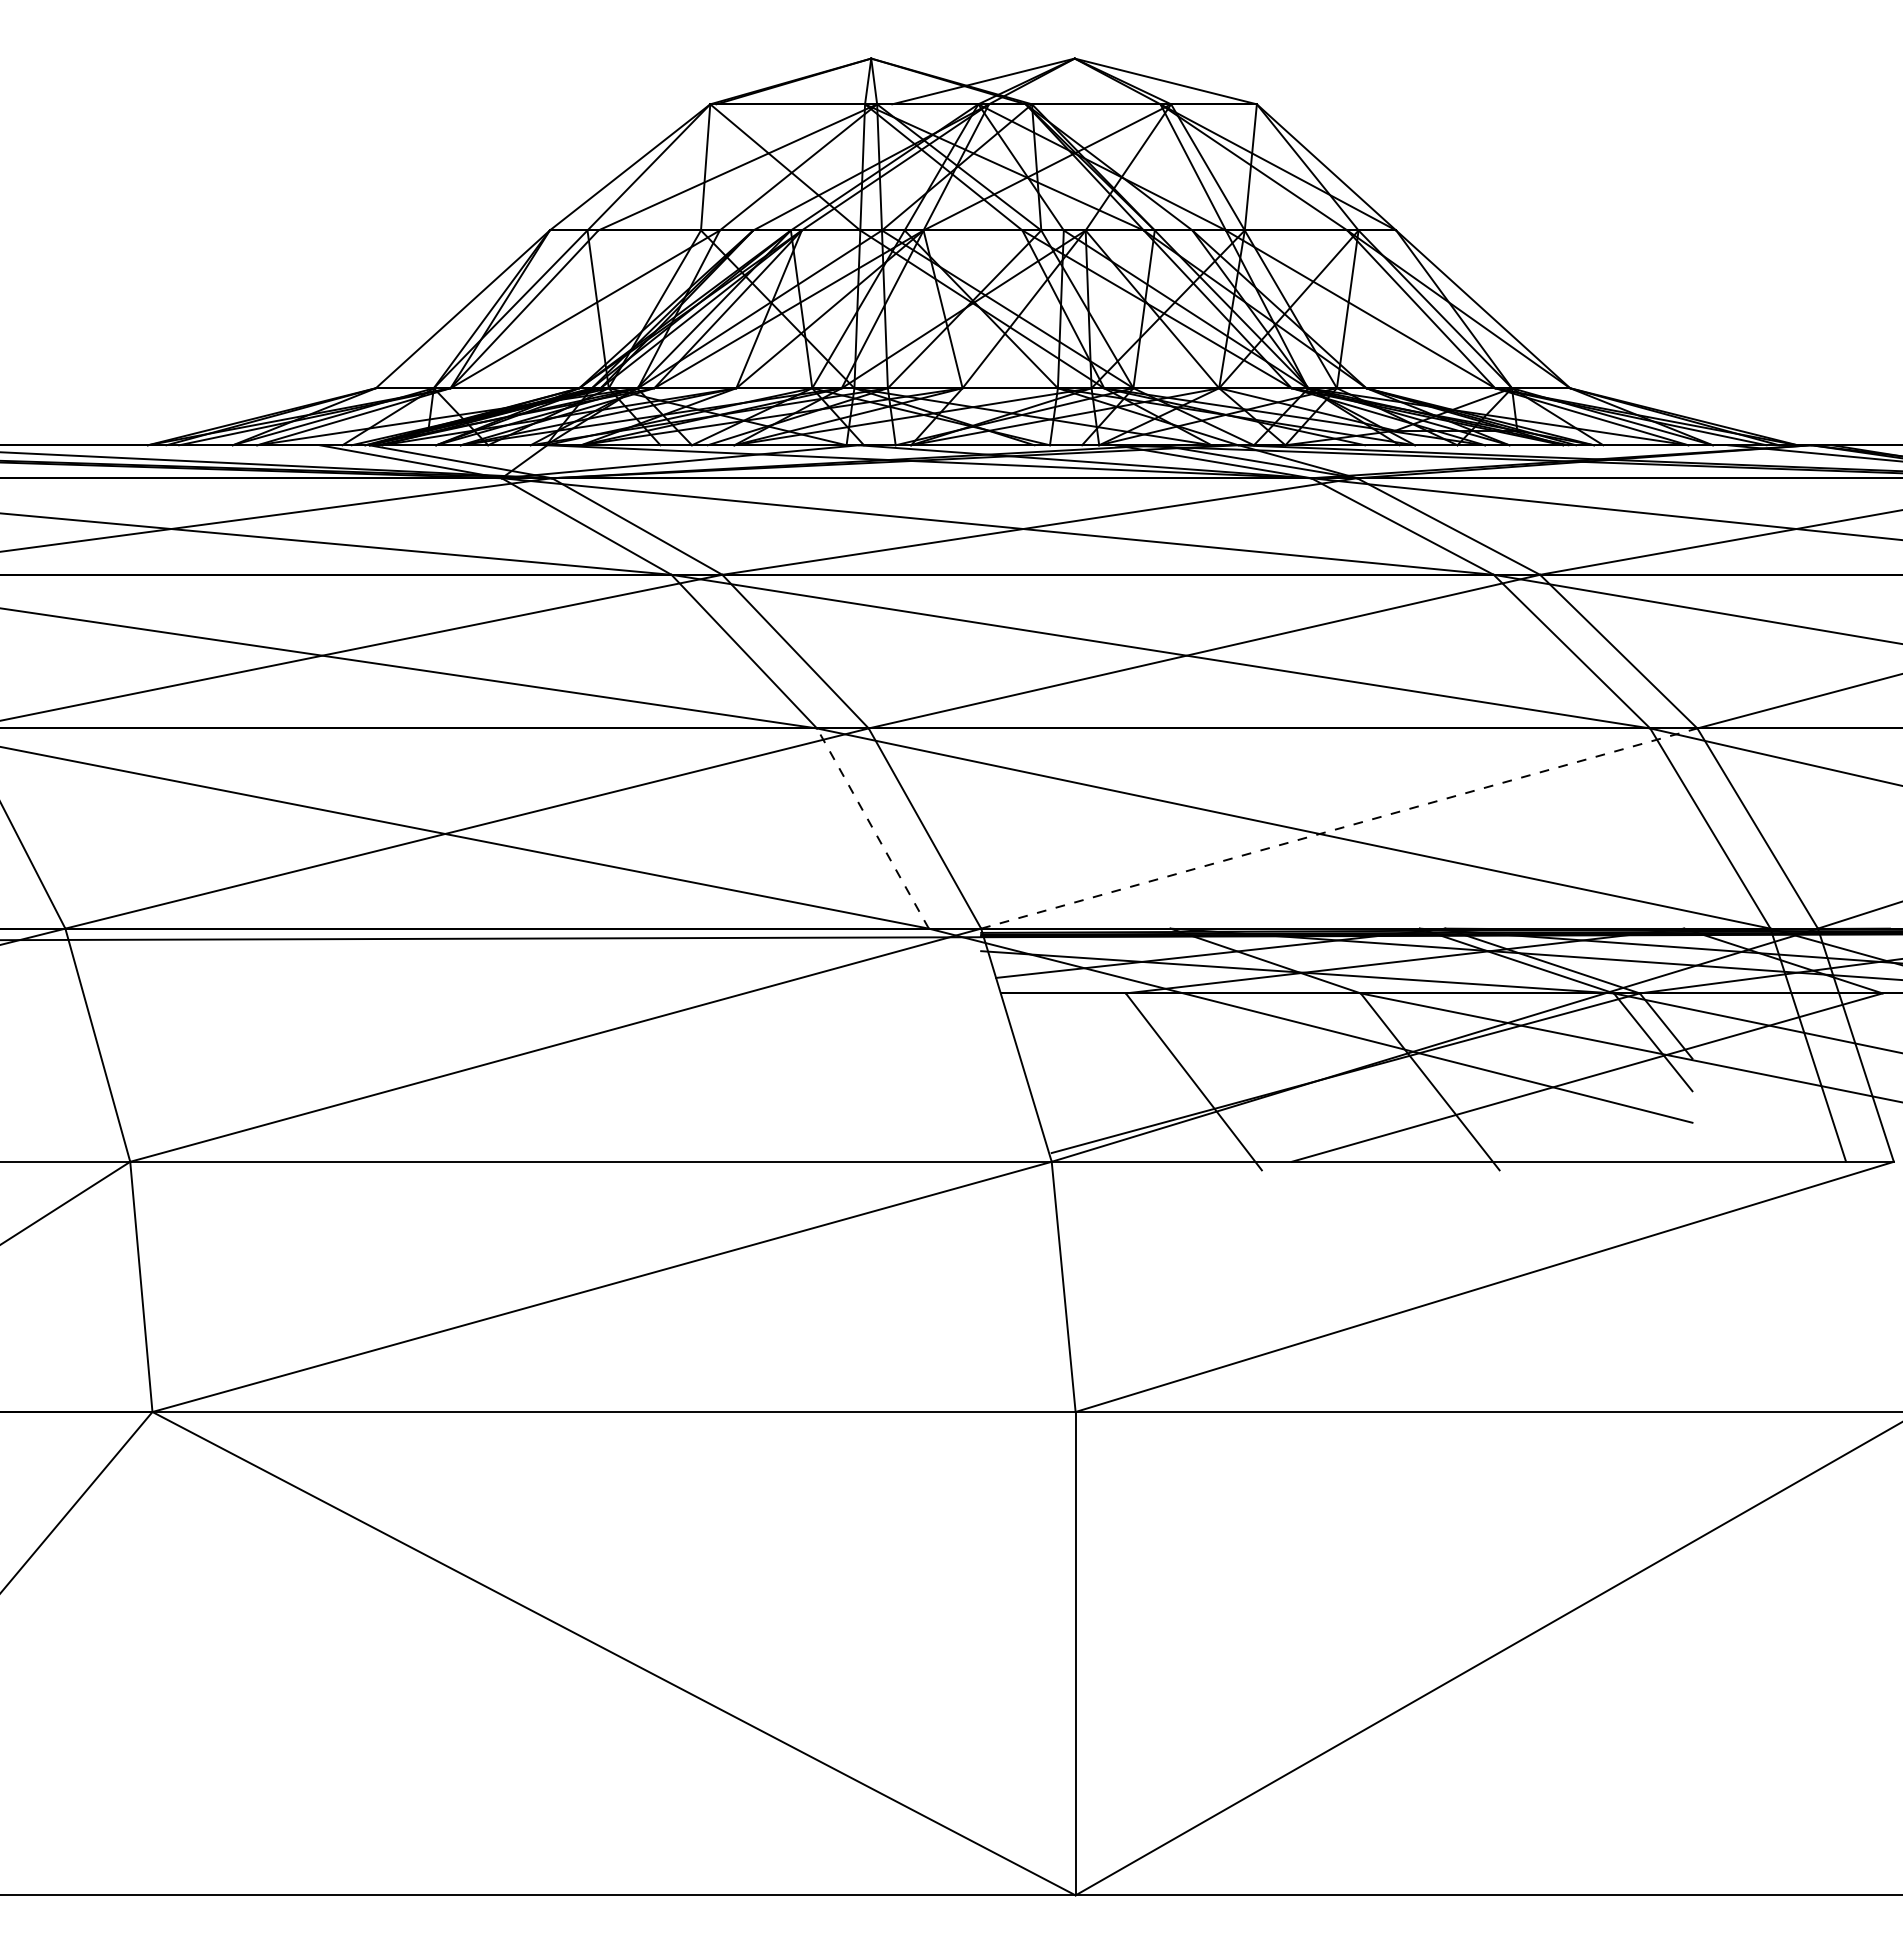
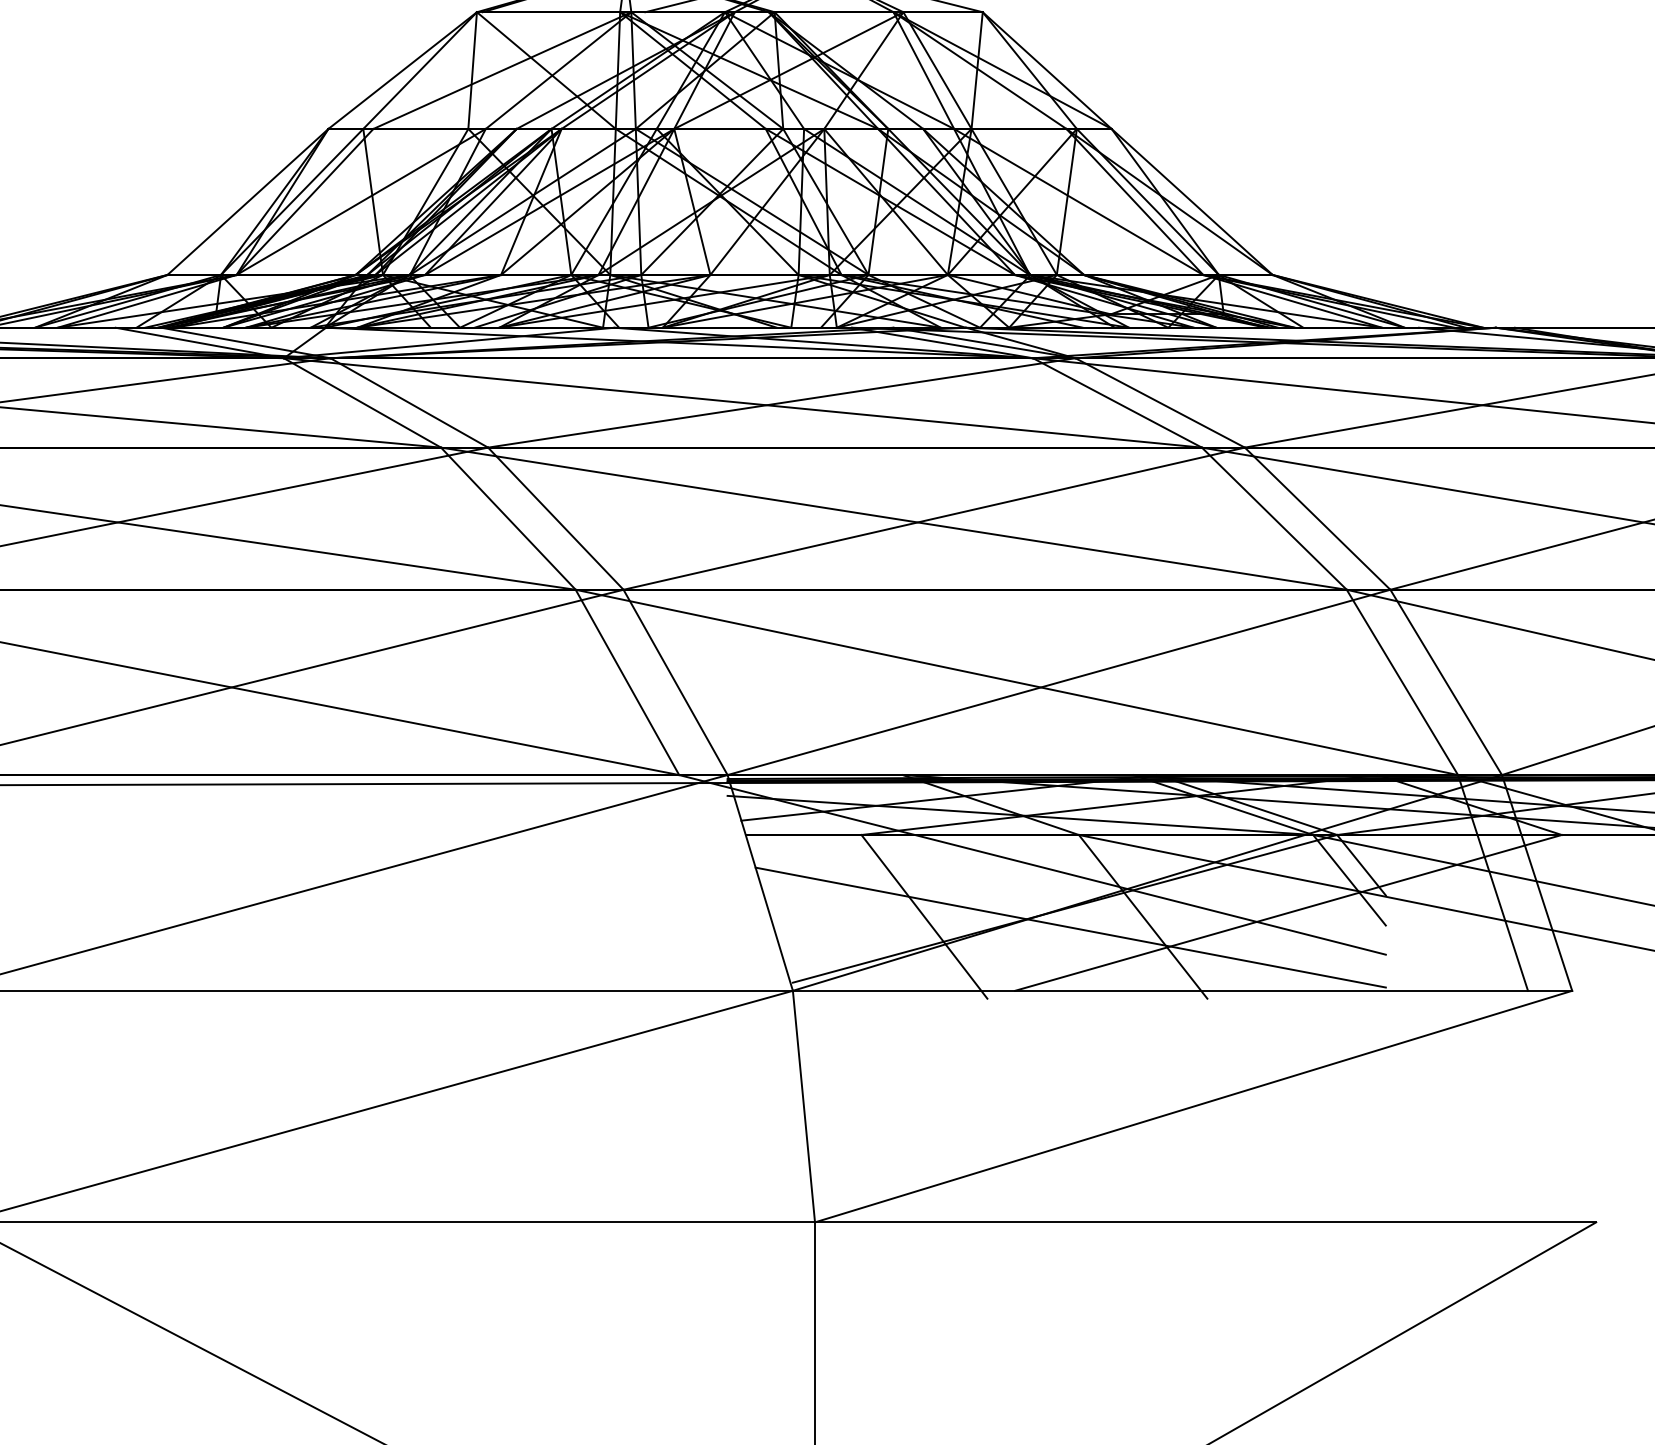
line: (872, 828) -> (627, 682), dashed -> solid
line: (1339, 828) -> (1059, 682), dashed -> solid
line: (1351, 1093) -> (1070, 927), added

